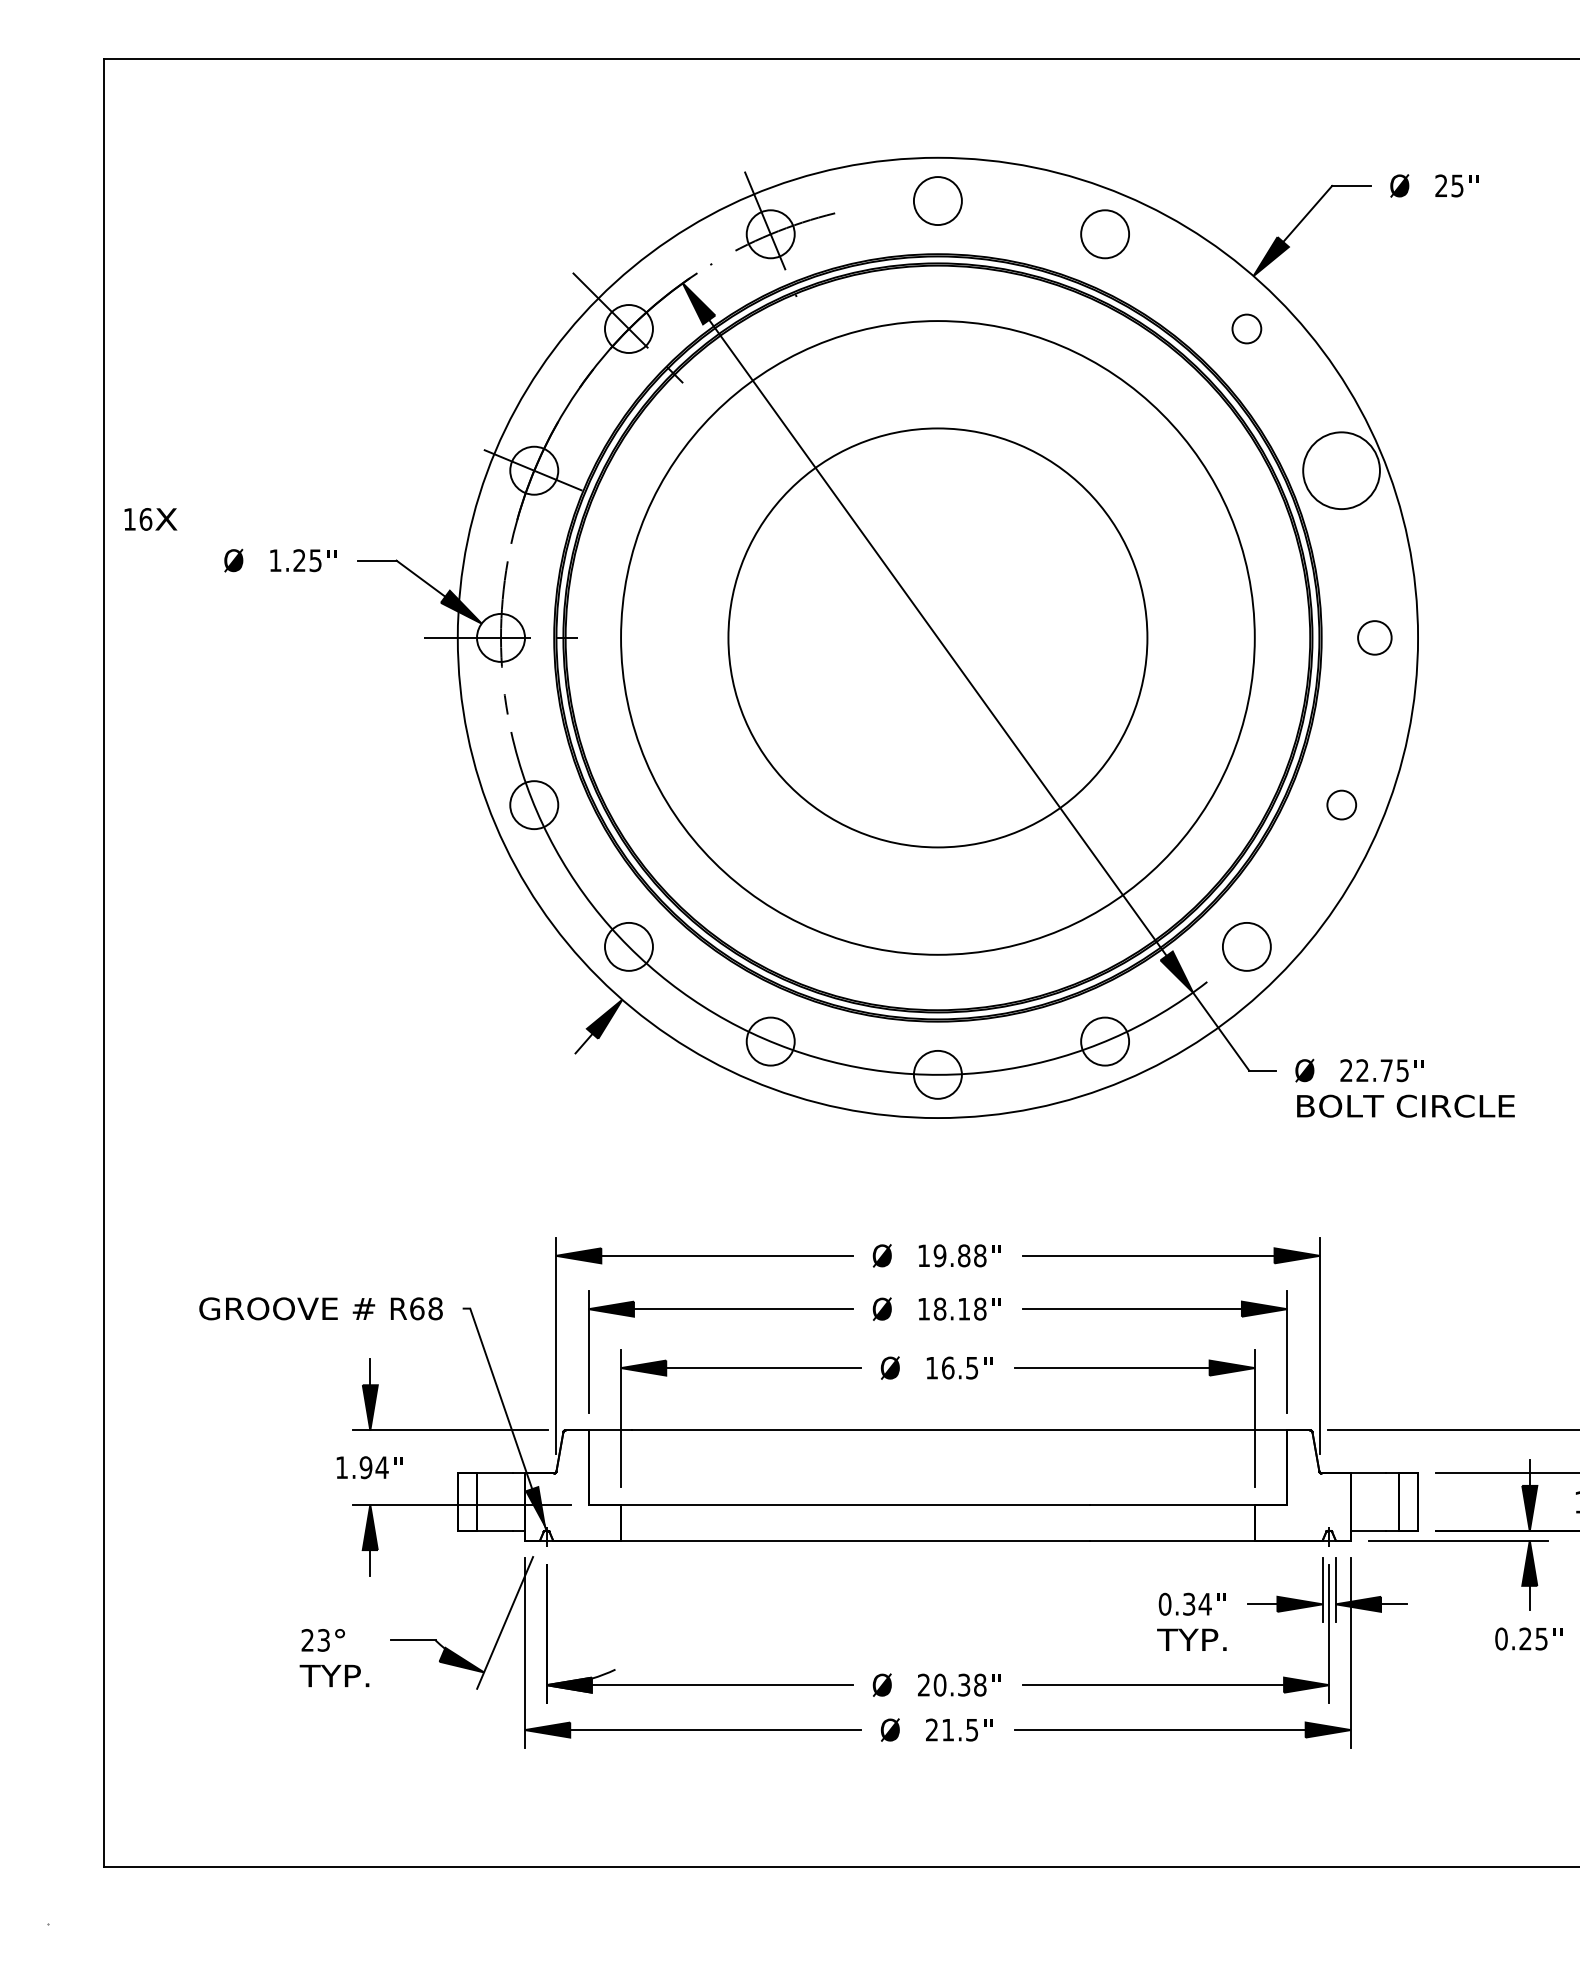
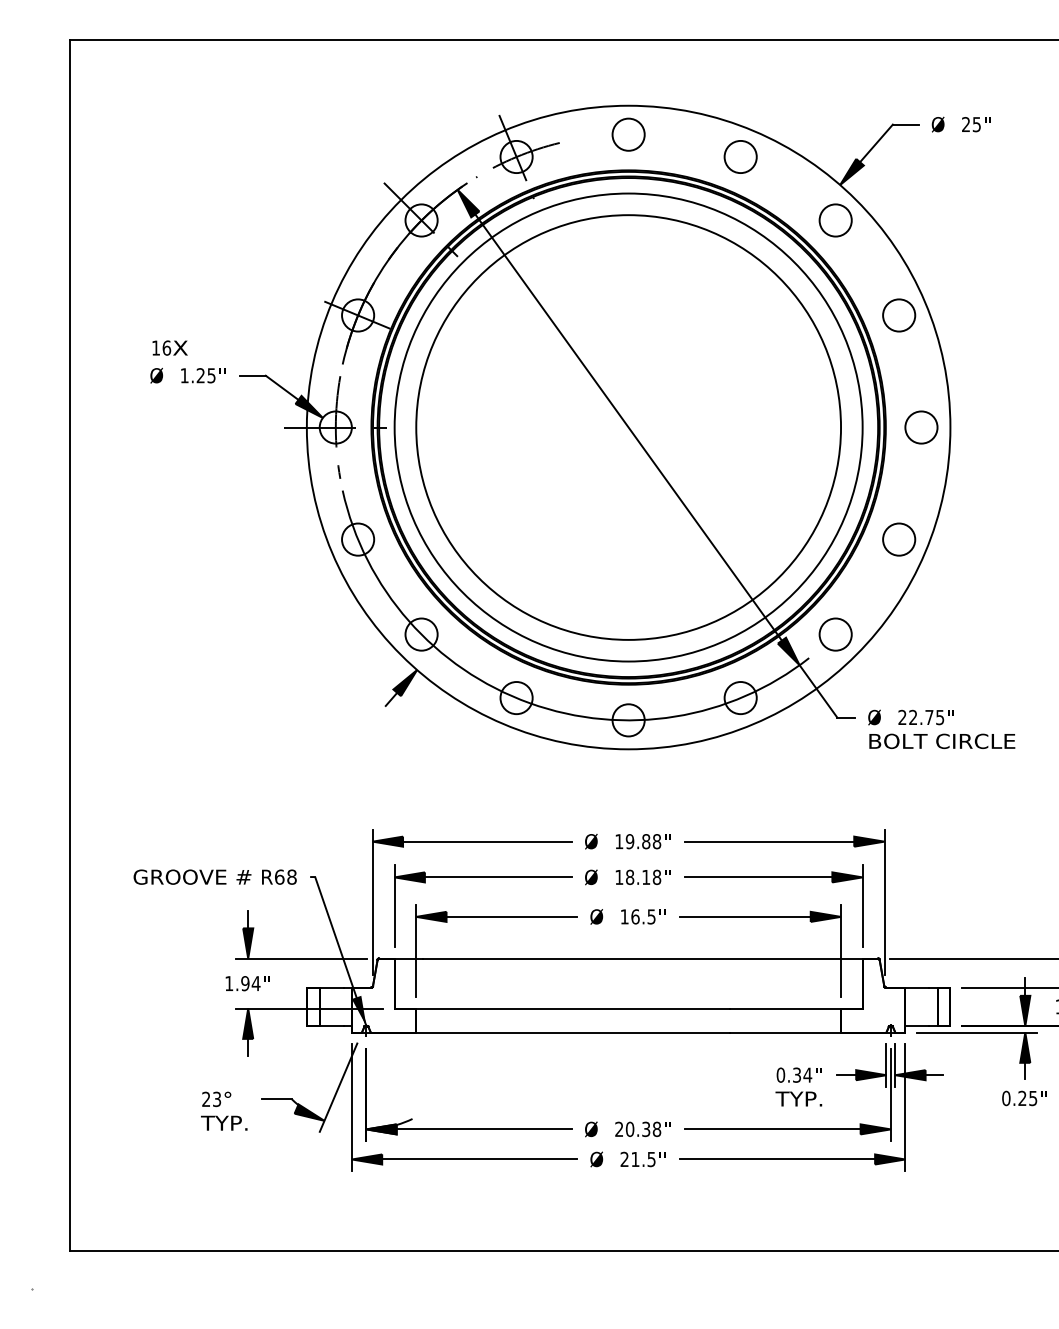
circle: (1246, 329) -> (835, 220), size x1.67
circle: (1342, 470) -> (899, 315), size x0.62
text: (149, 518) -> (169, 347), moved
circle: (937, 637) -> (628, 427), size x1.67
circle: (1374, 637) -> (921, 427), size x1.43
circle: (1342, 804) -> (899, 539), size x1.67

